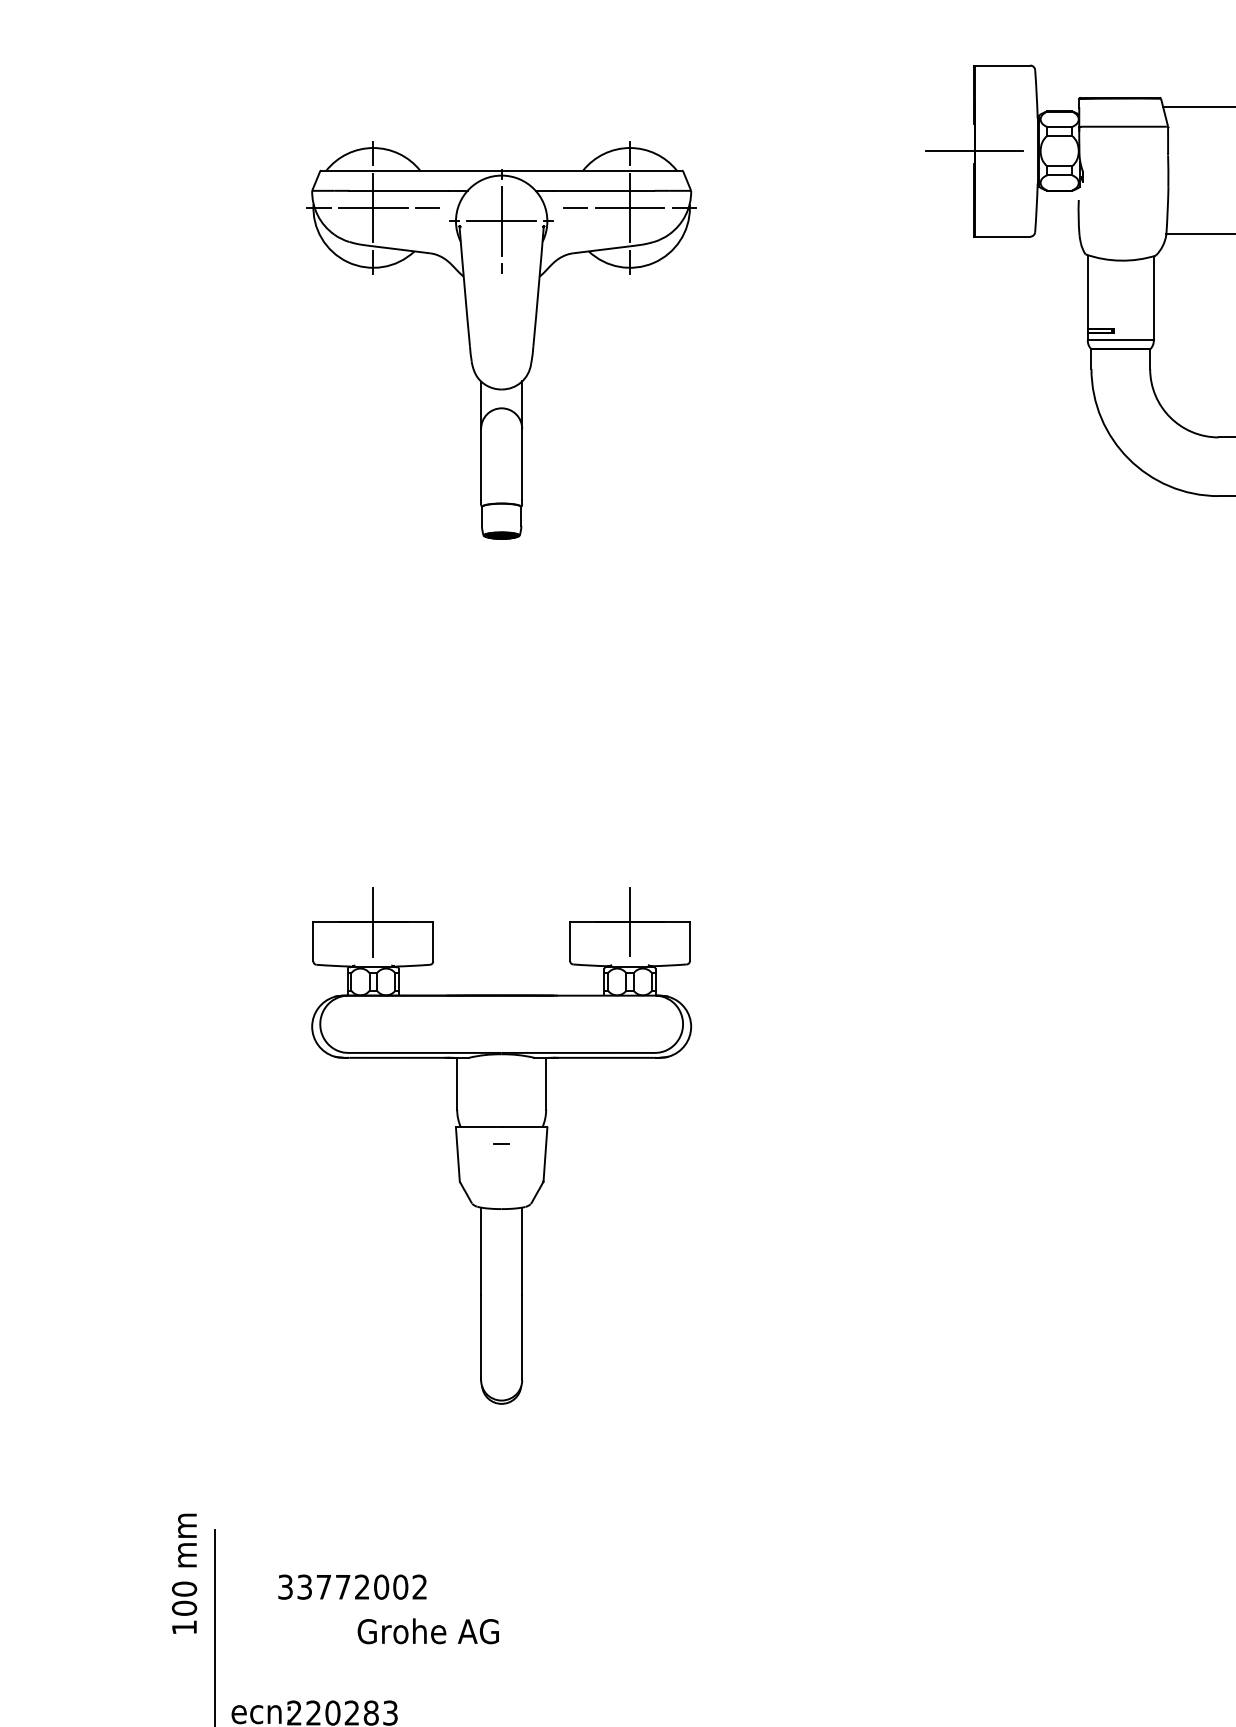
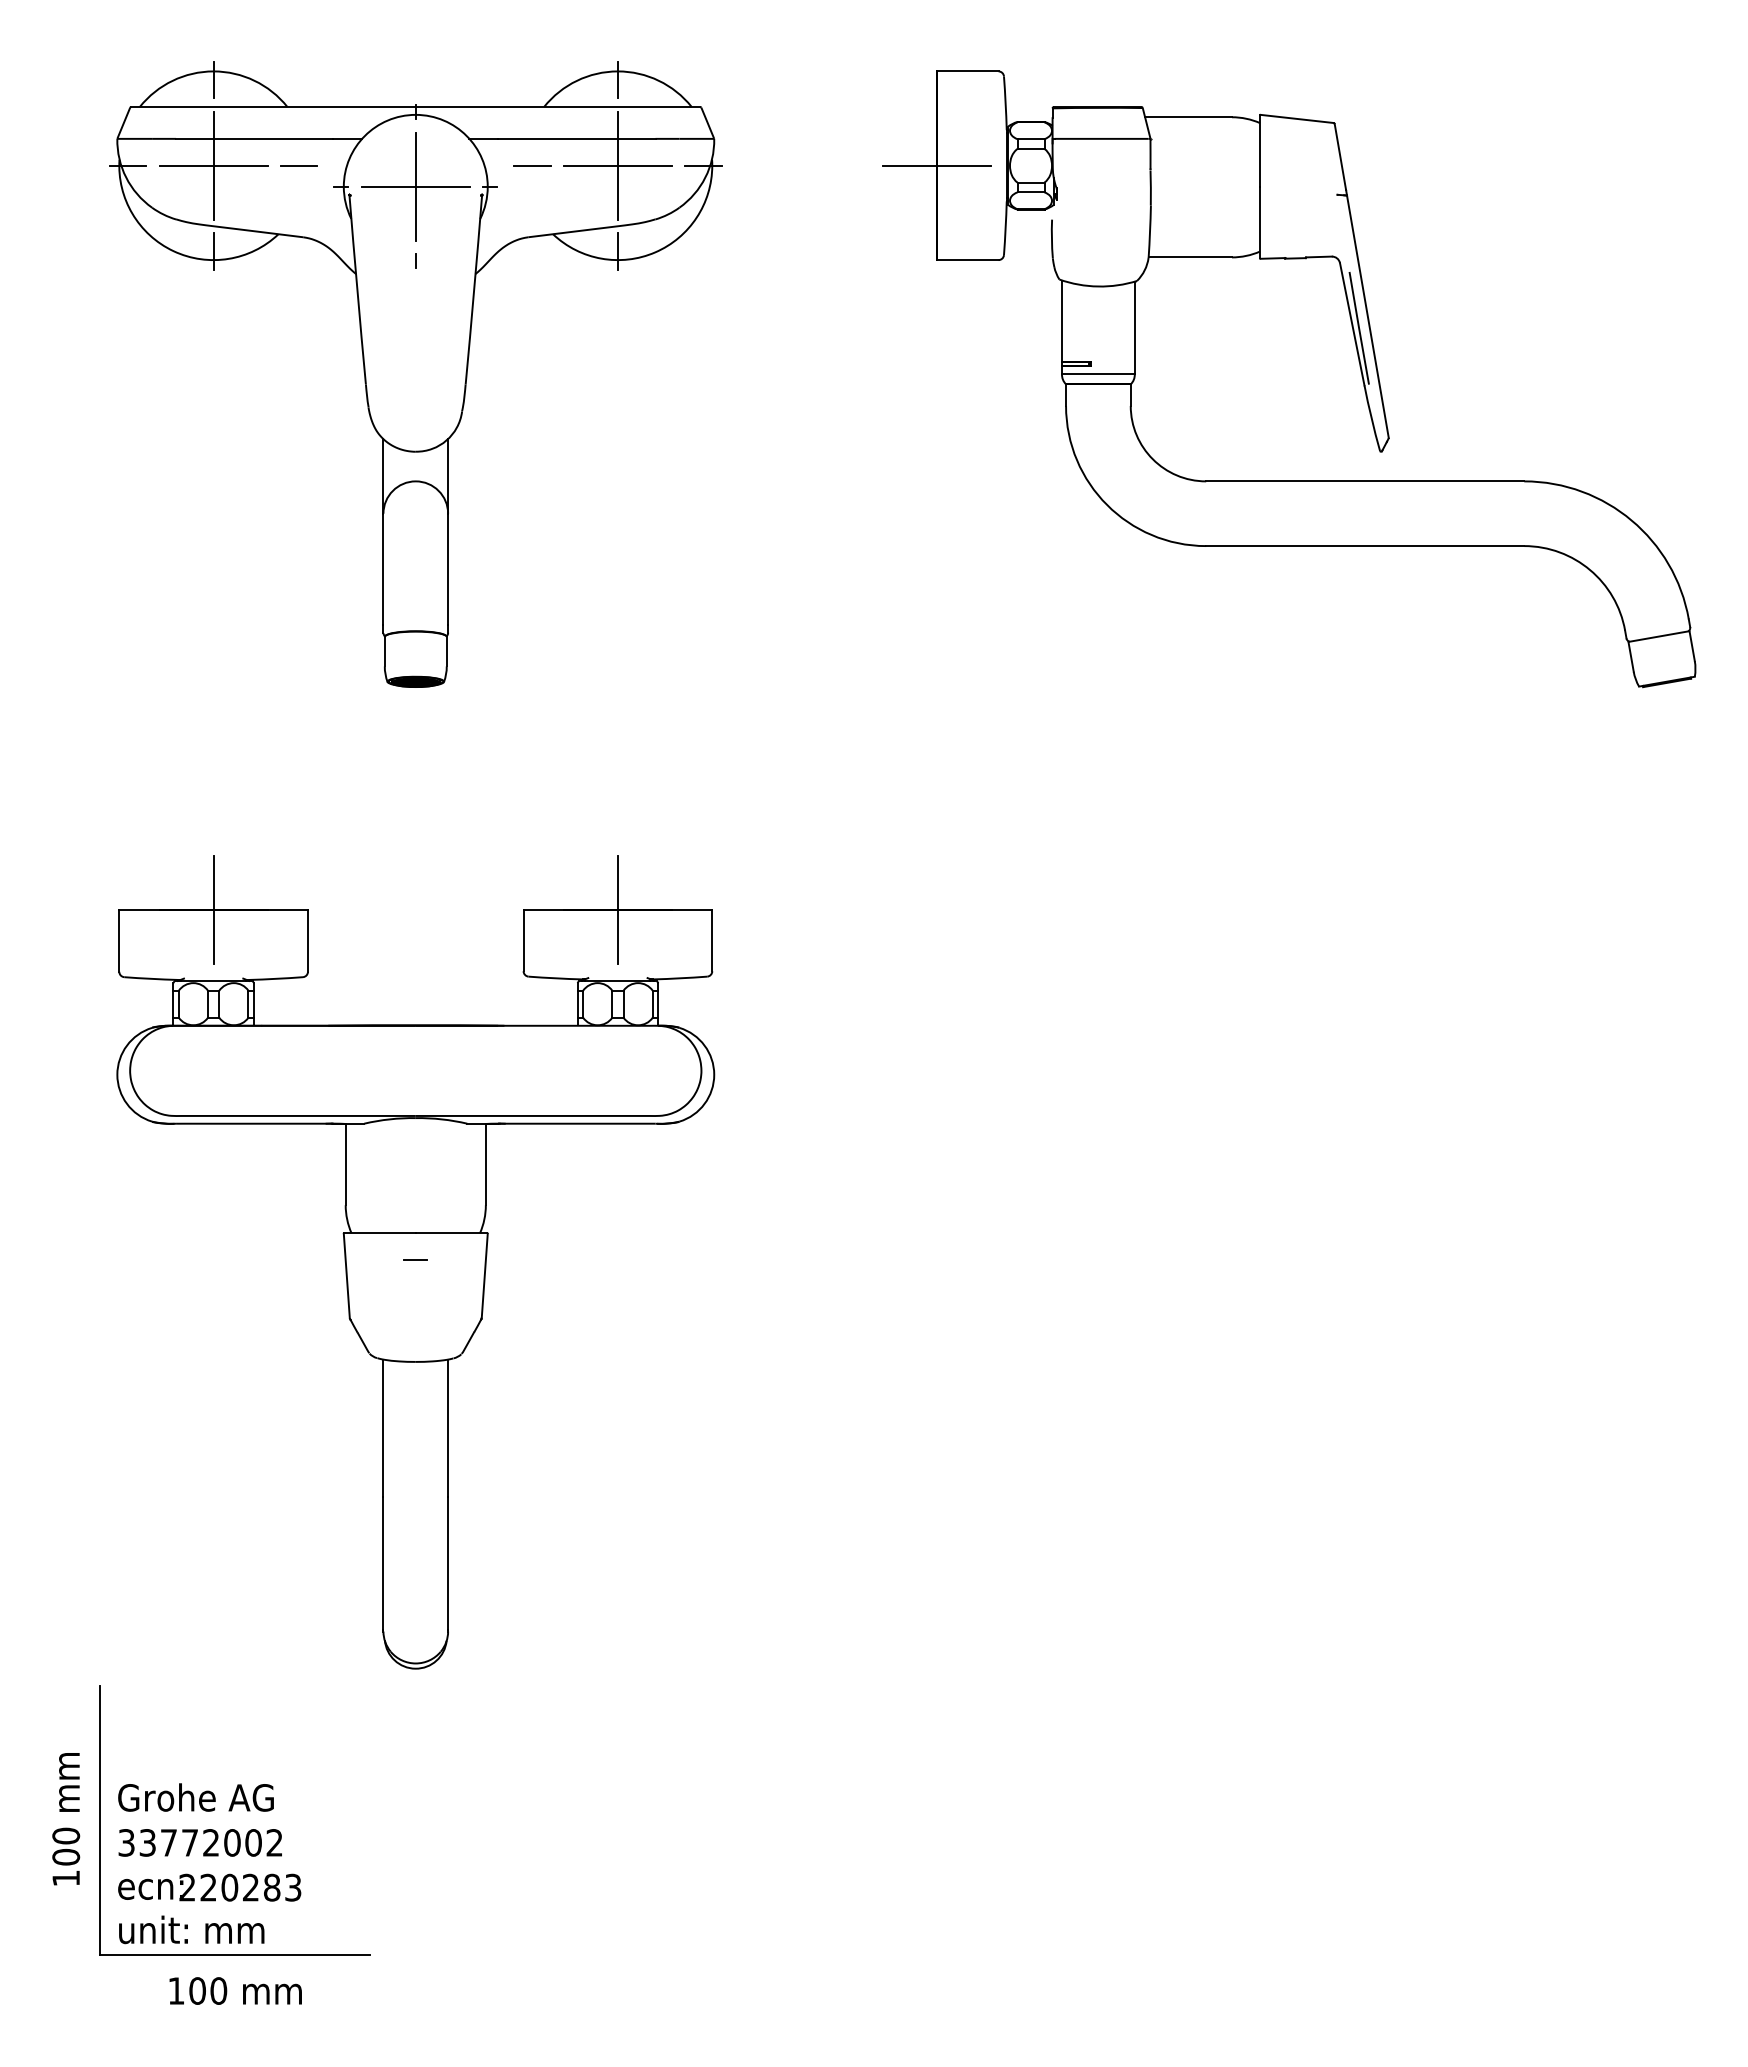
part: (501, 340) -> (415, 374), size x1.43
part: (501, 1145) -> (415, 1262), size x1.43
text: (184, 1574) -> (66, 1819), moved
text: (351, 1586) -> (199, 1842), moved
text: (427, 1631) -> (195, 1797), moved

